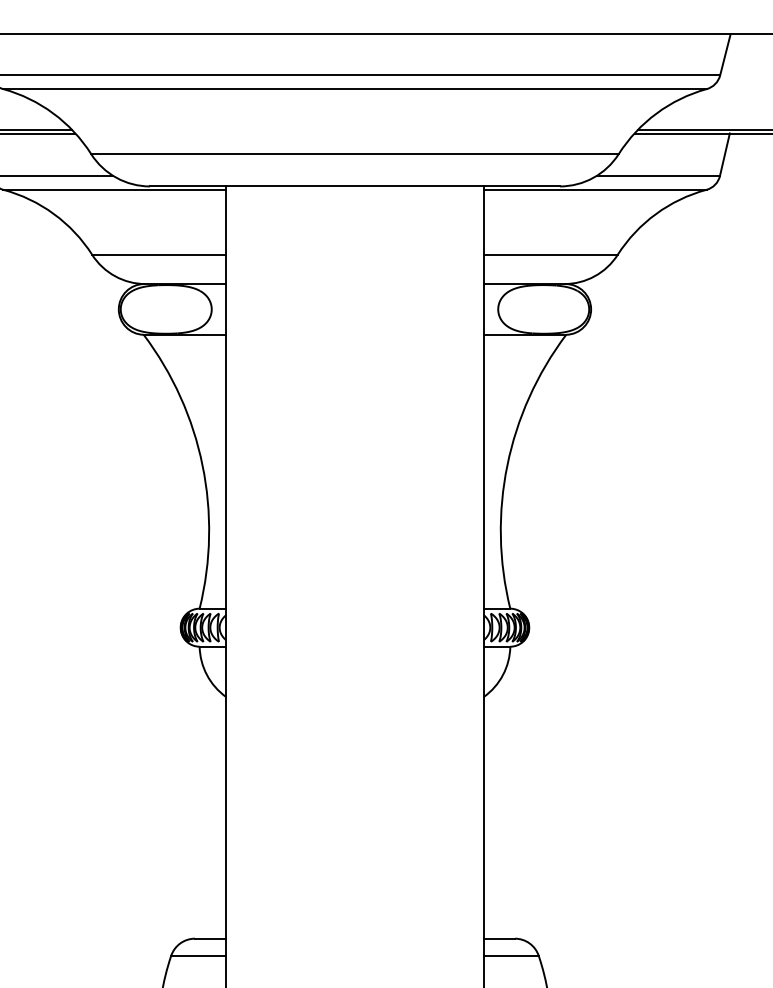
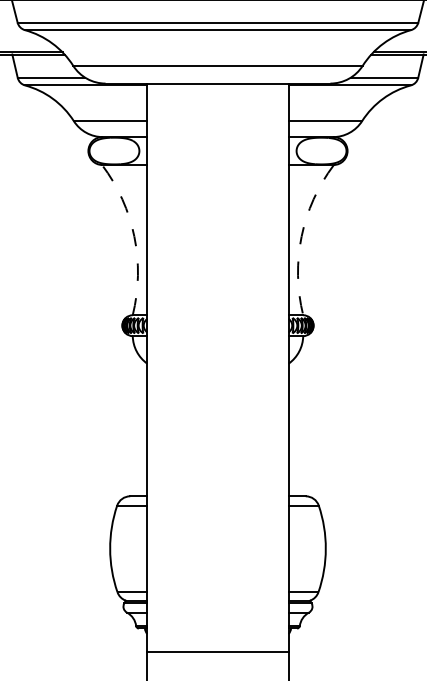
arc: (202, 465) -> (134, 236), solid -> dashed
arc: (507, 465) -> (301, 236), solid -> dashed

